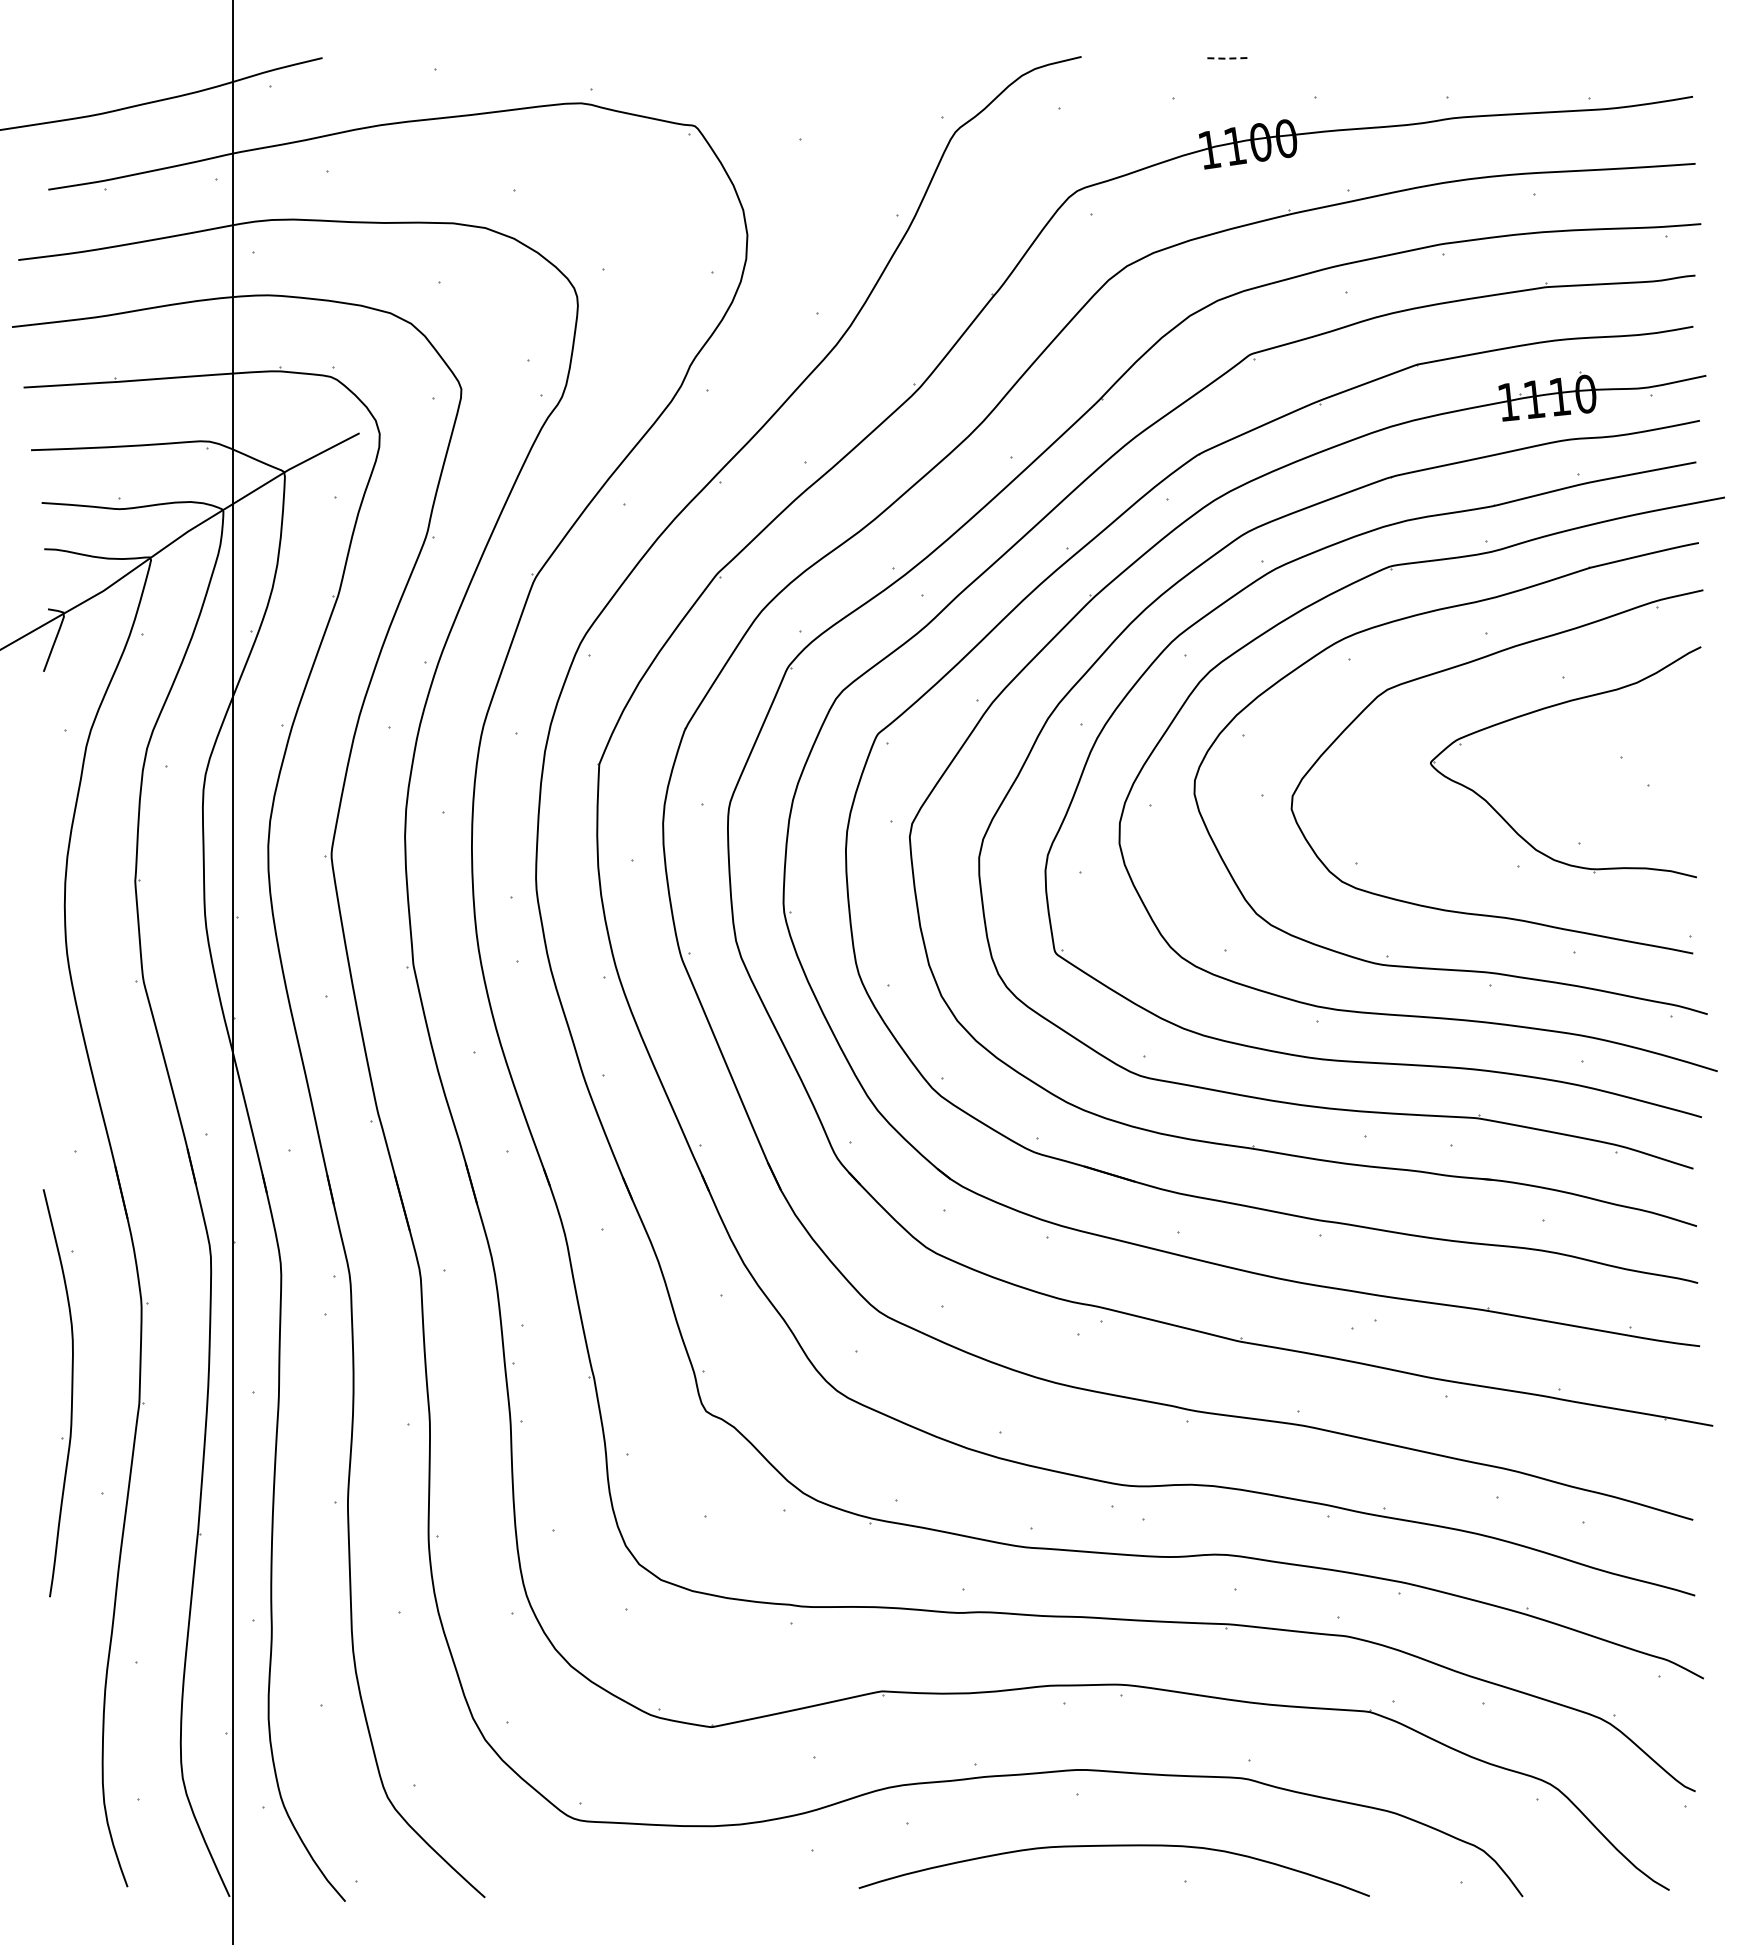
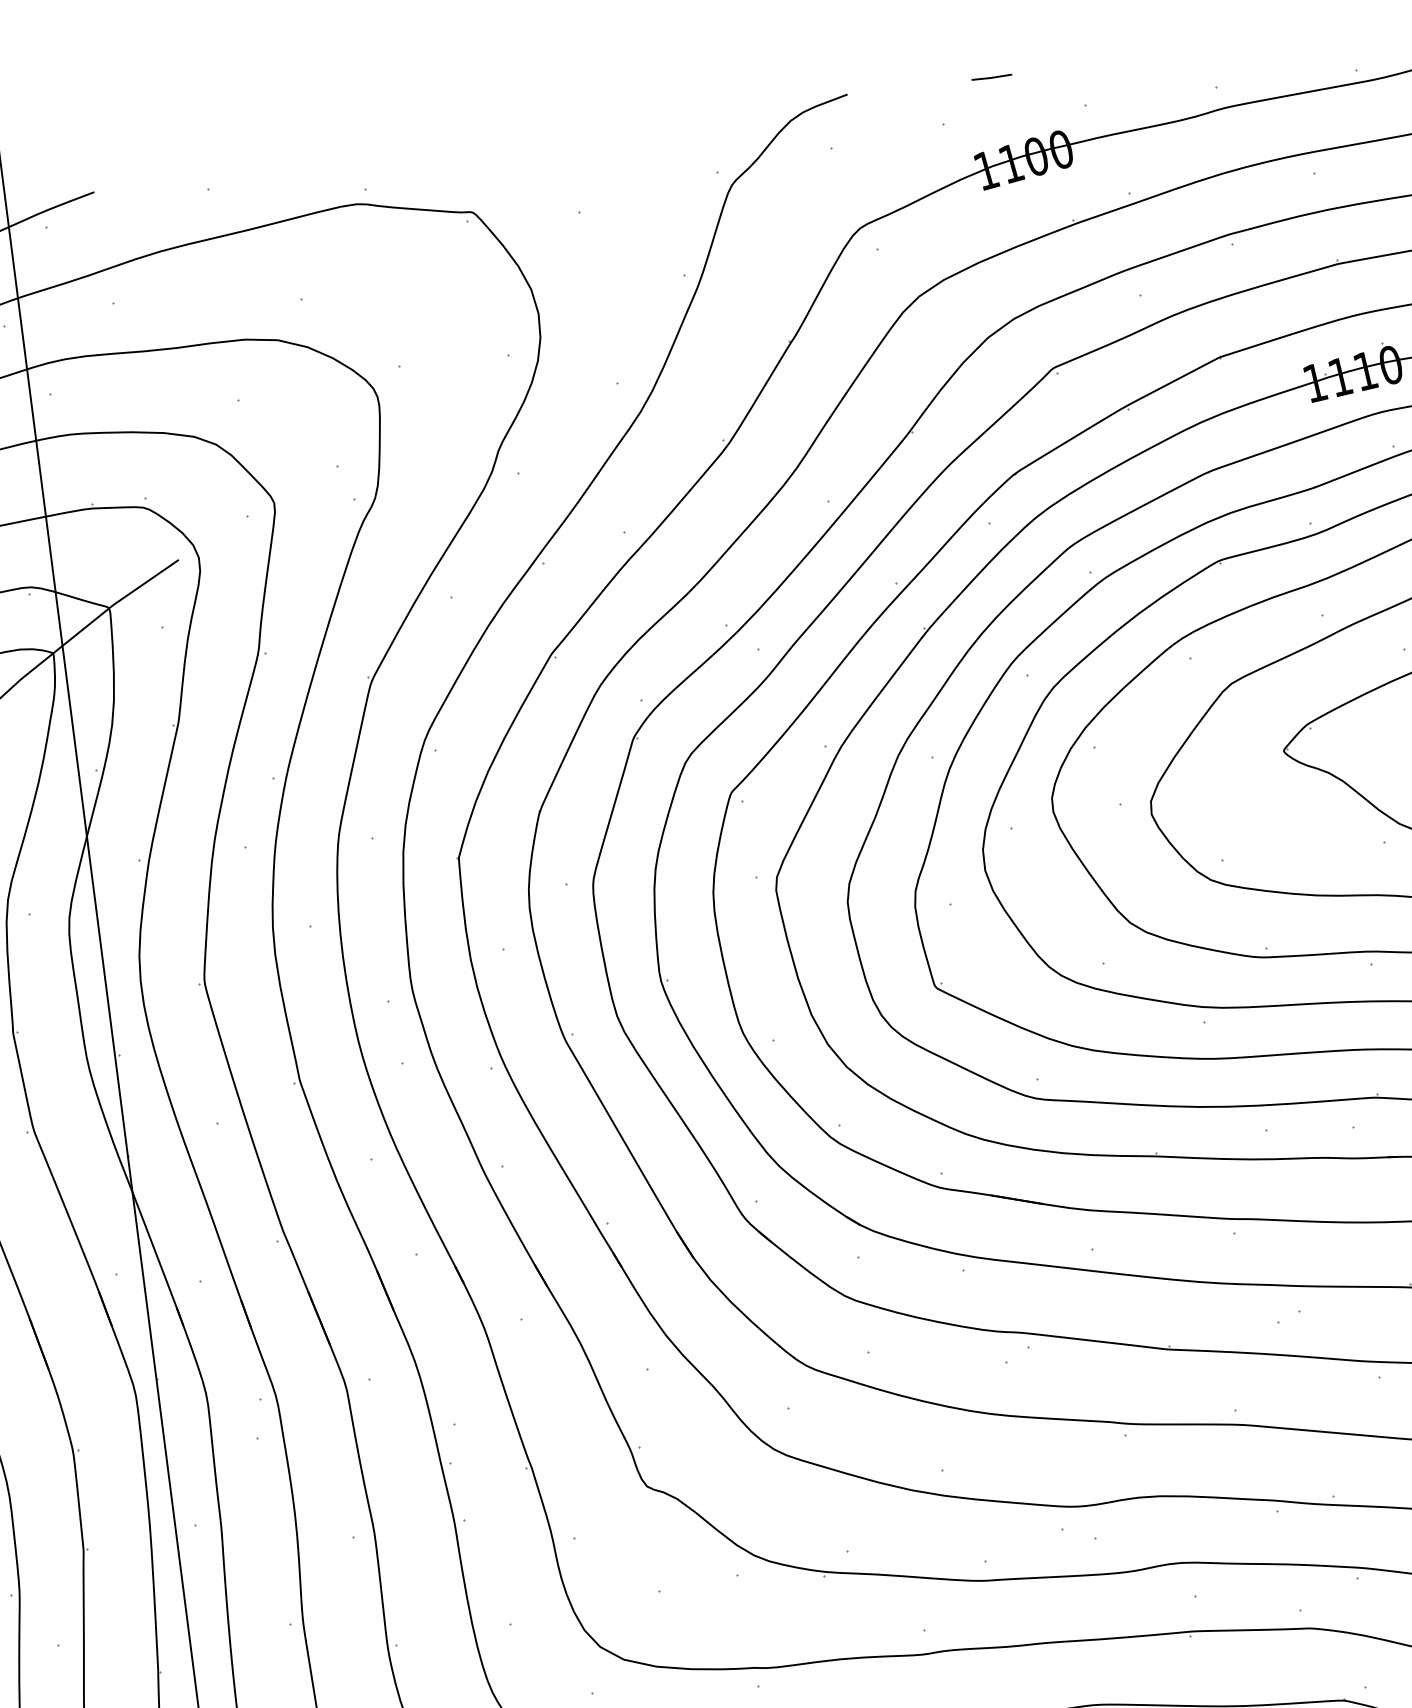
line: (1226, 58) -> (991, 77), dashed -> solid

